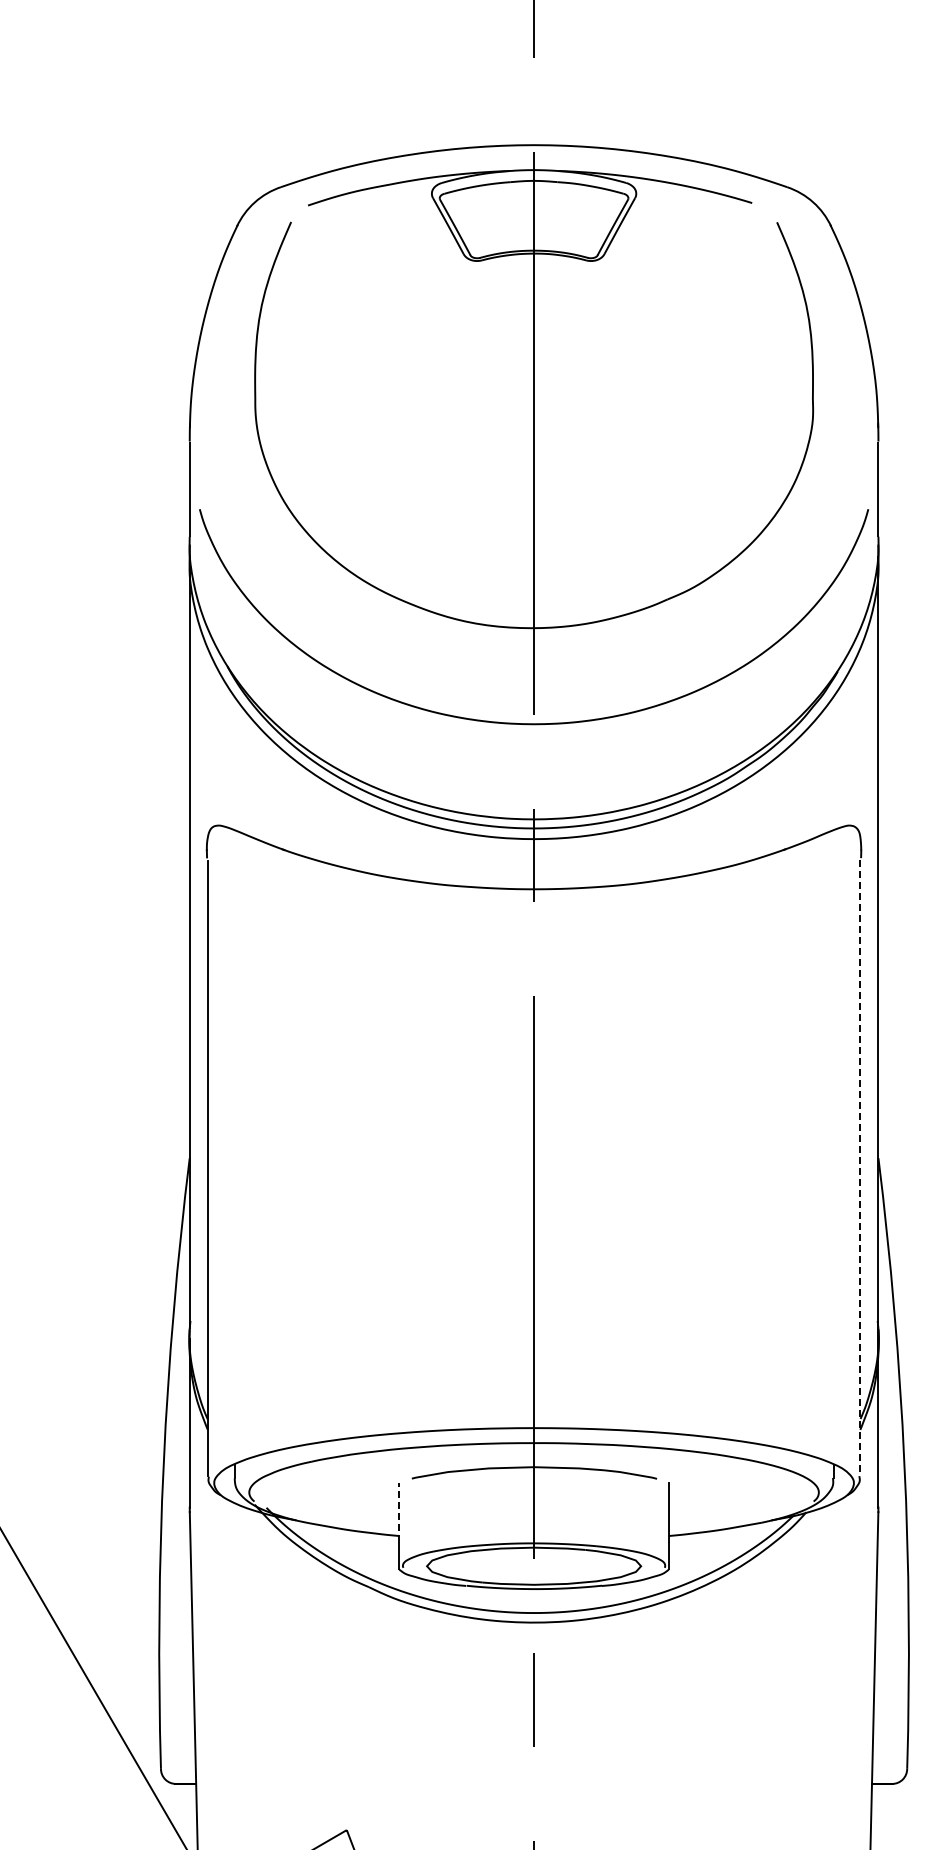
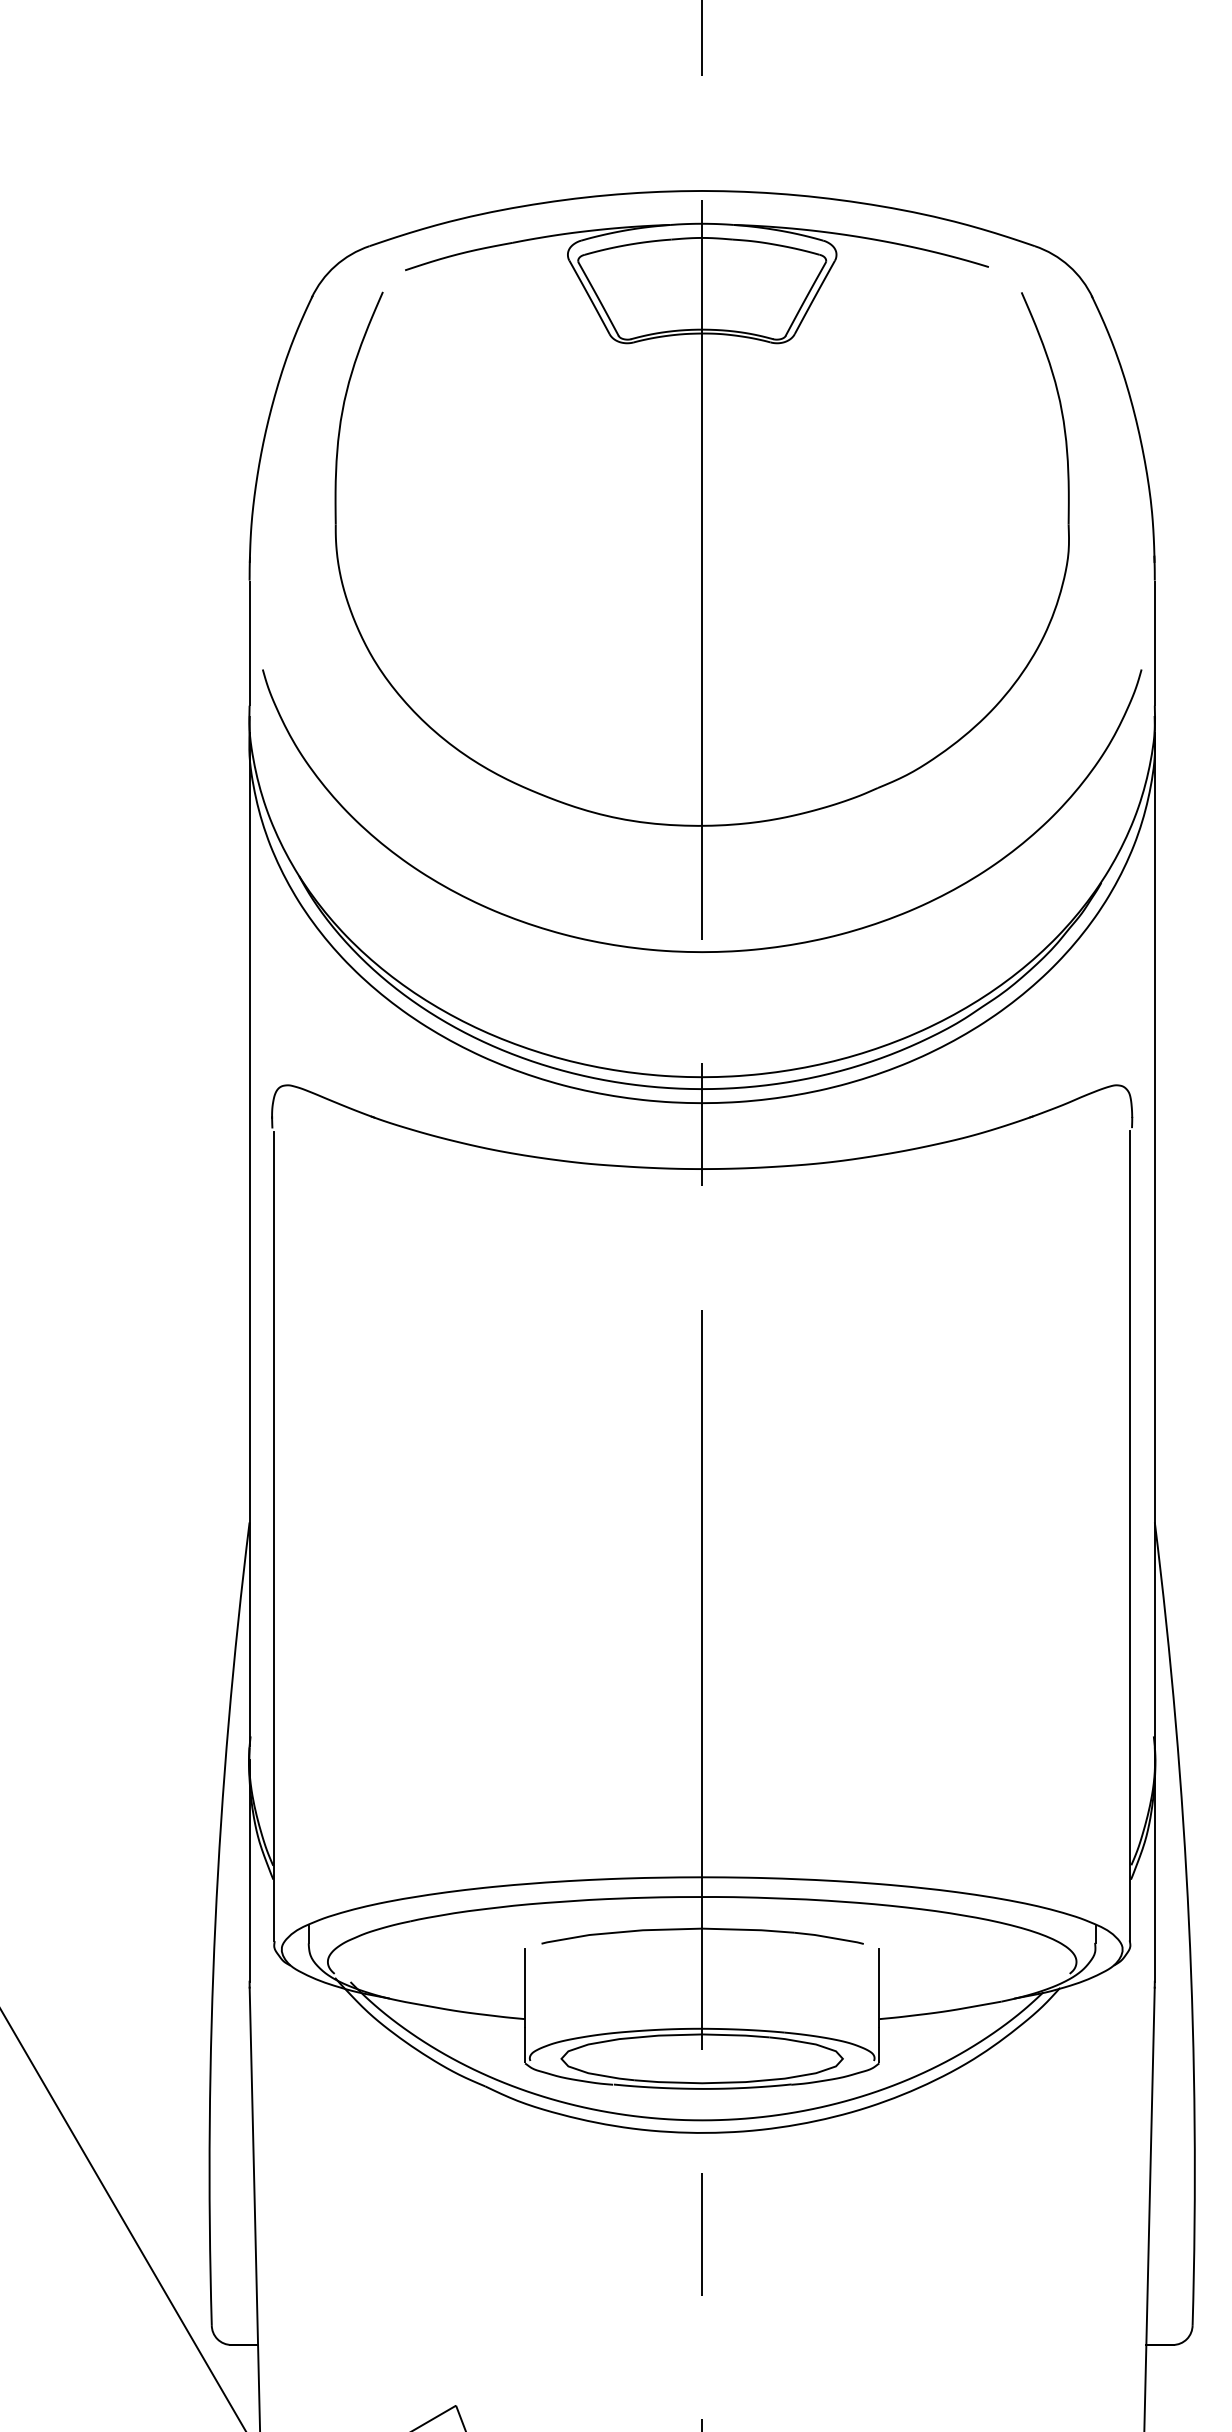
line: (859, 1168) -> (1129, 1536), dashed -> solid
line: (399, 1511) -> (525, 1986), dashed -> solid

